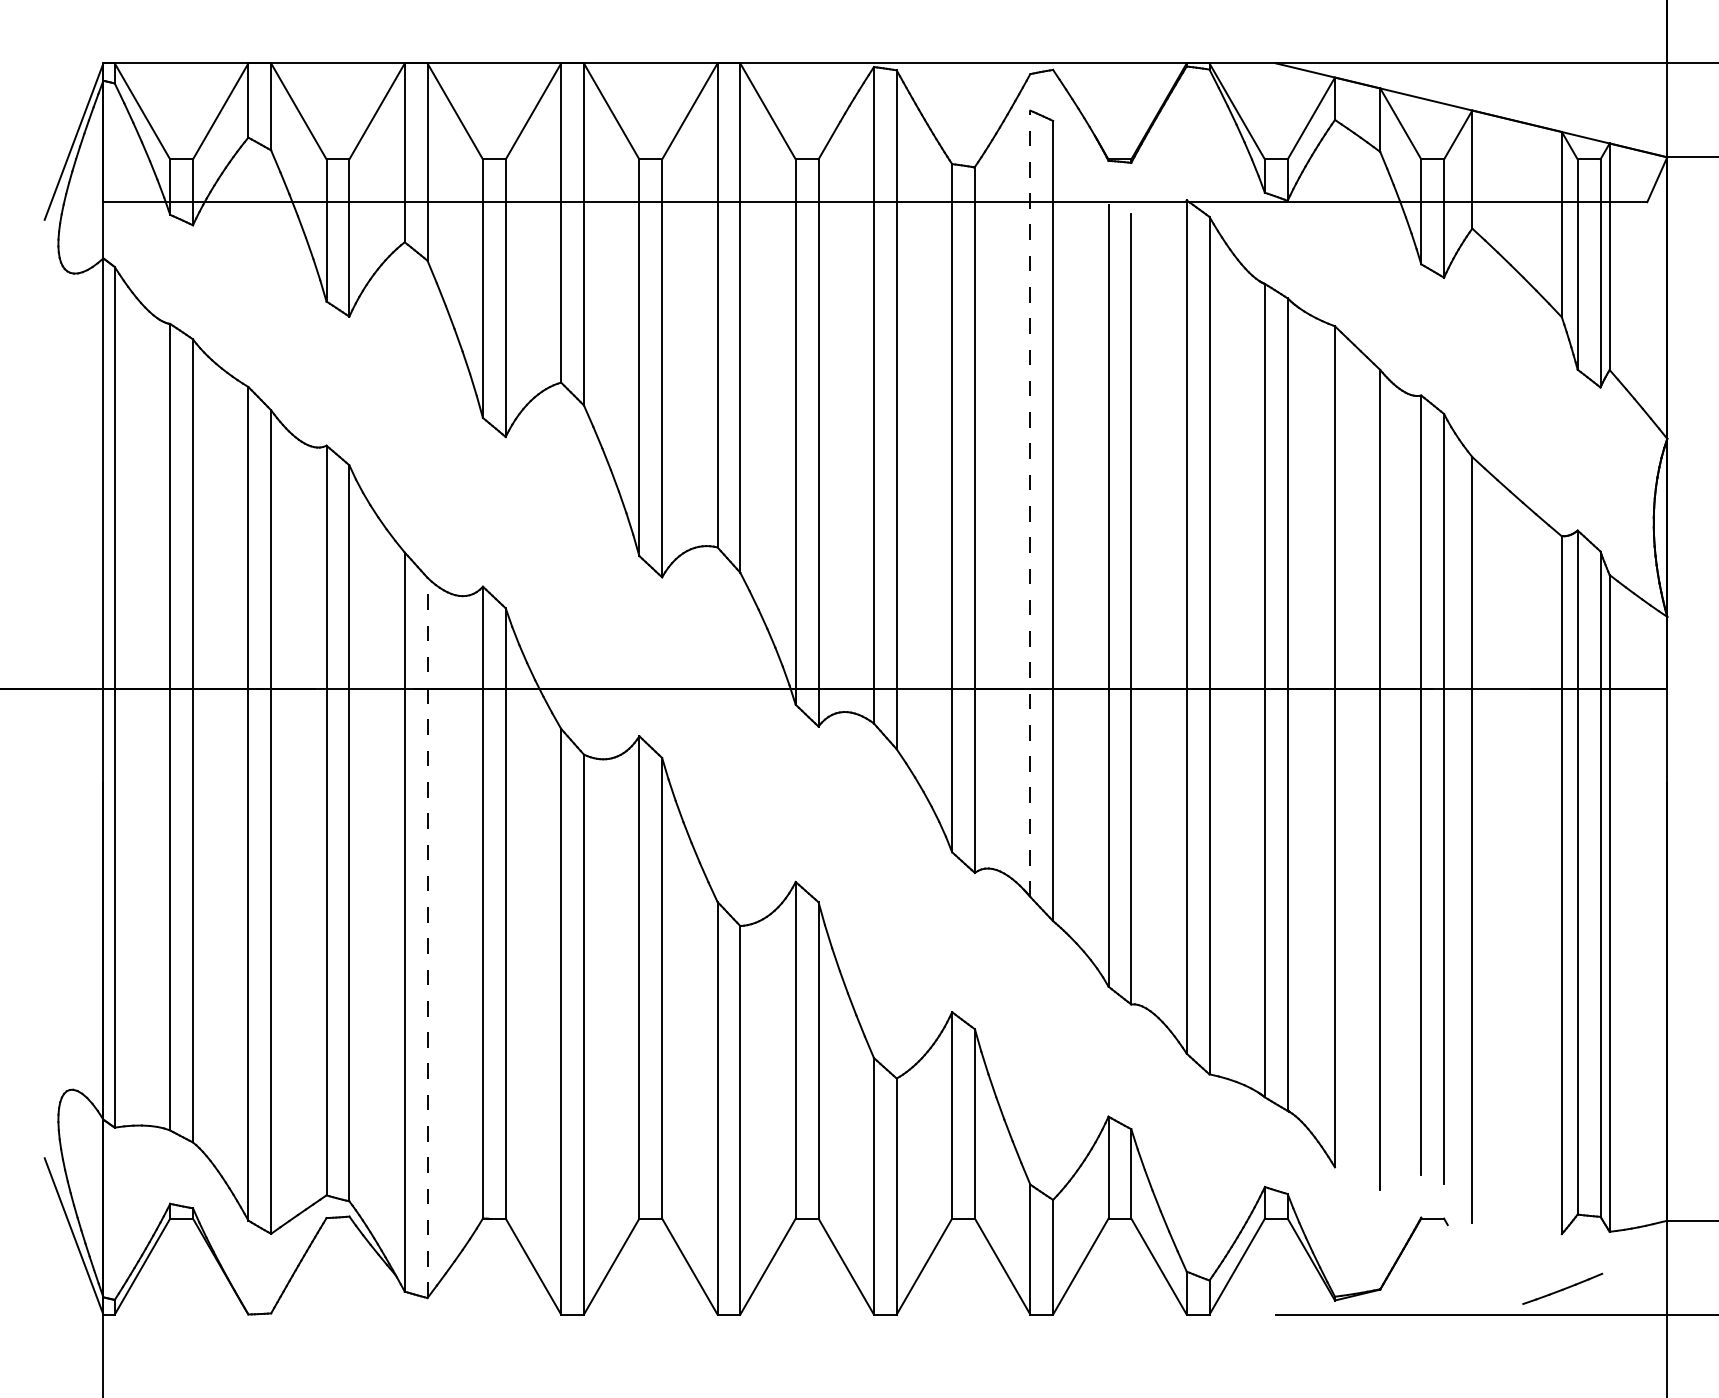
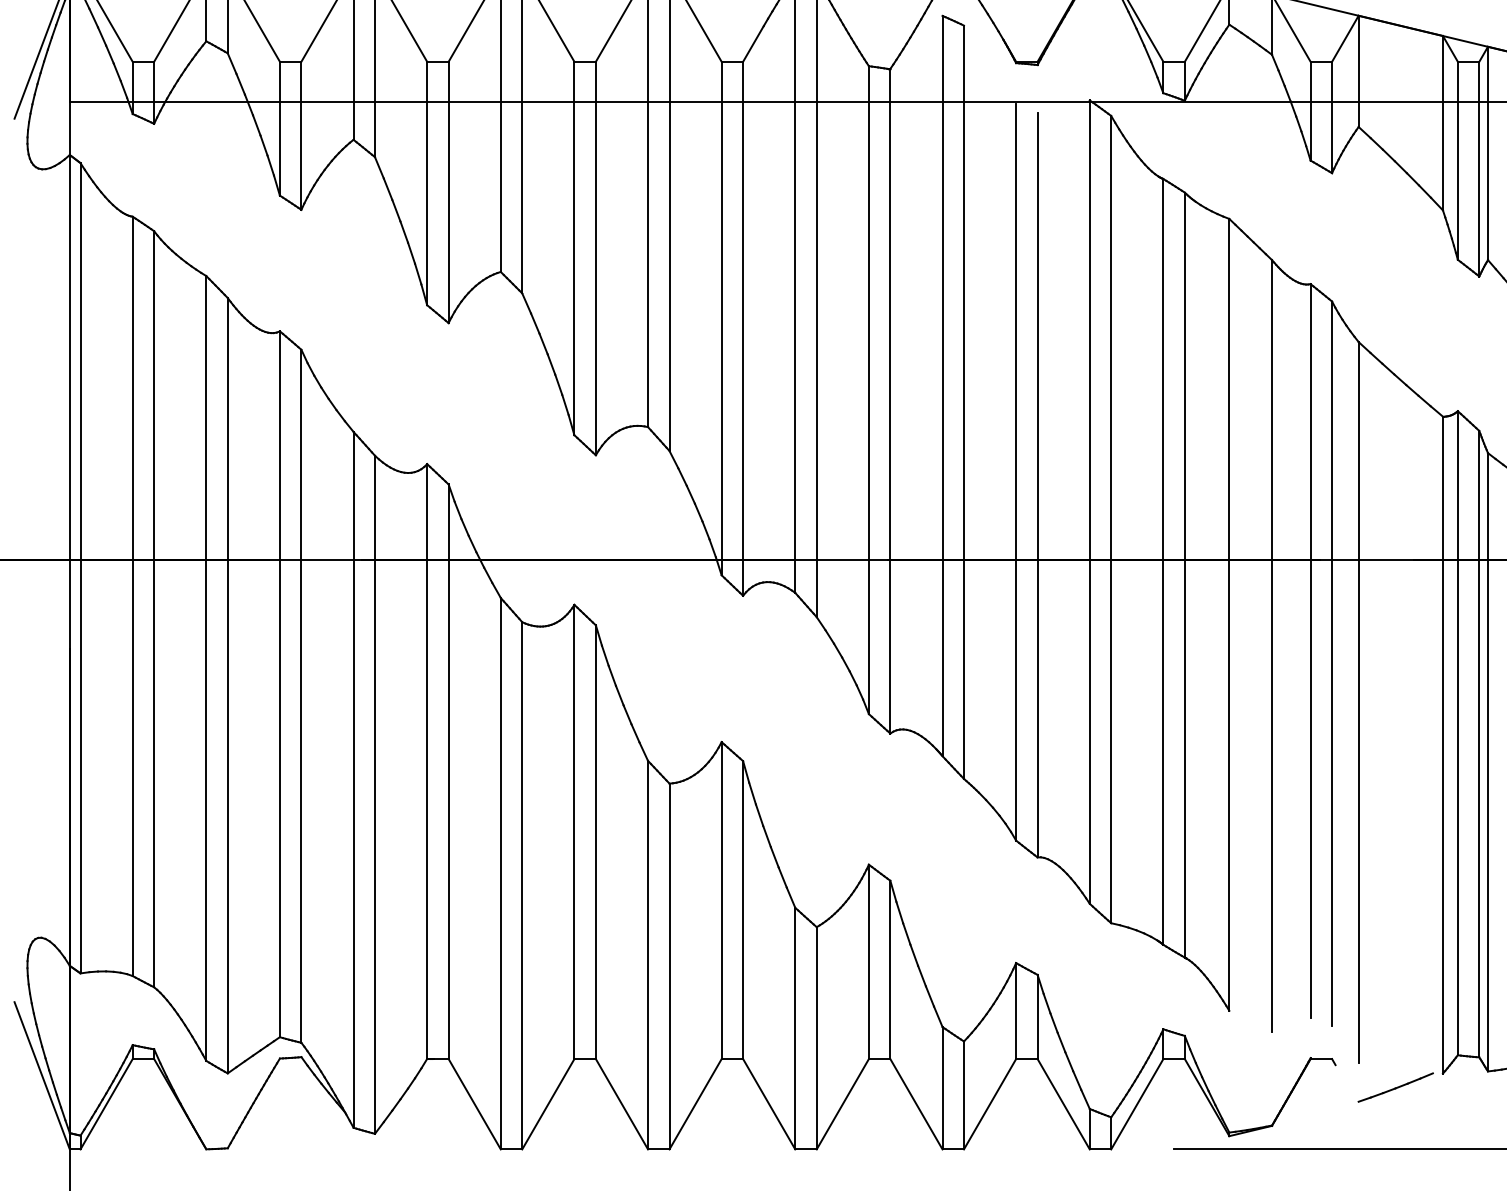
line: (1030, 503) -> (942, 385), dashed -> solid
line: (427, 937) -> (374, 794), dashed -> solid
line: (1562, 1288) -> (1395, 1087), moved

